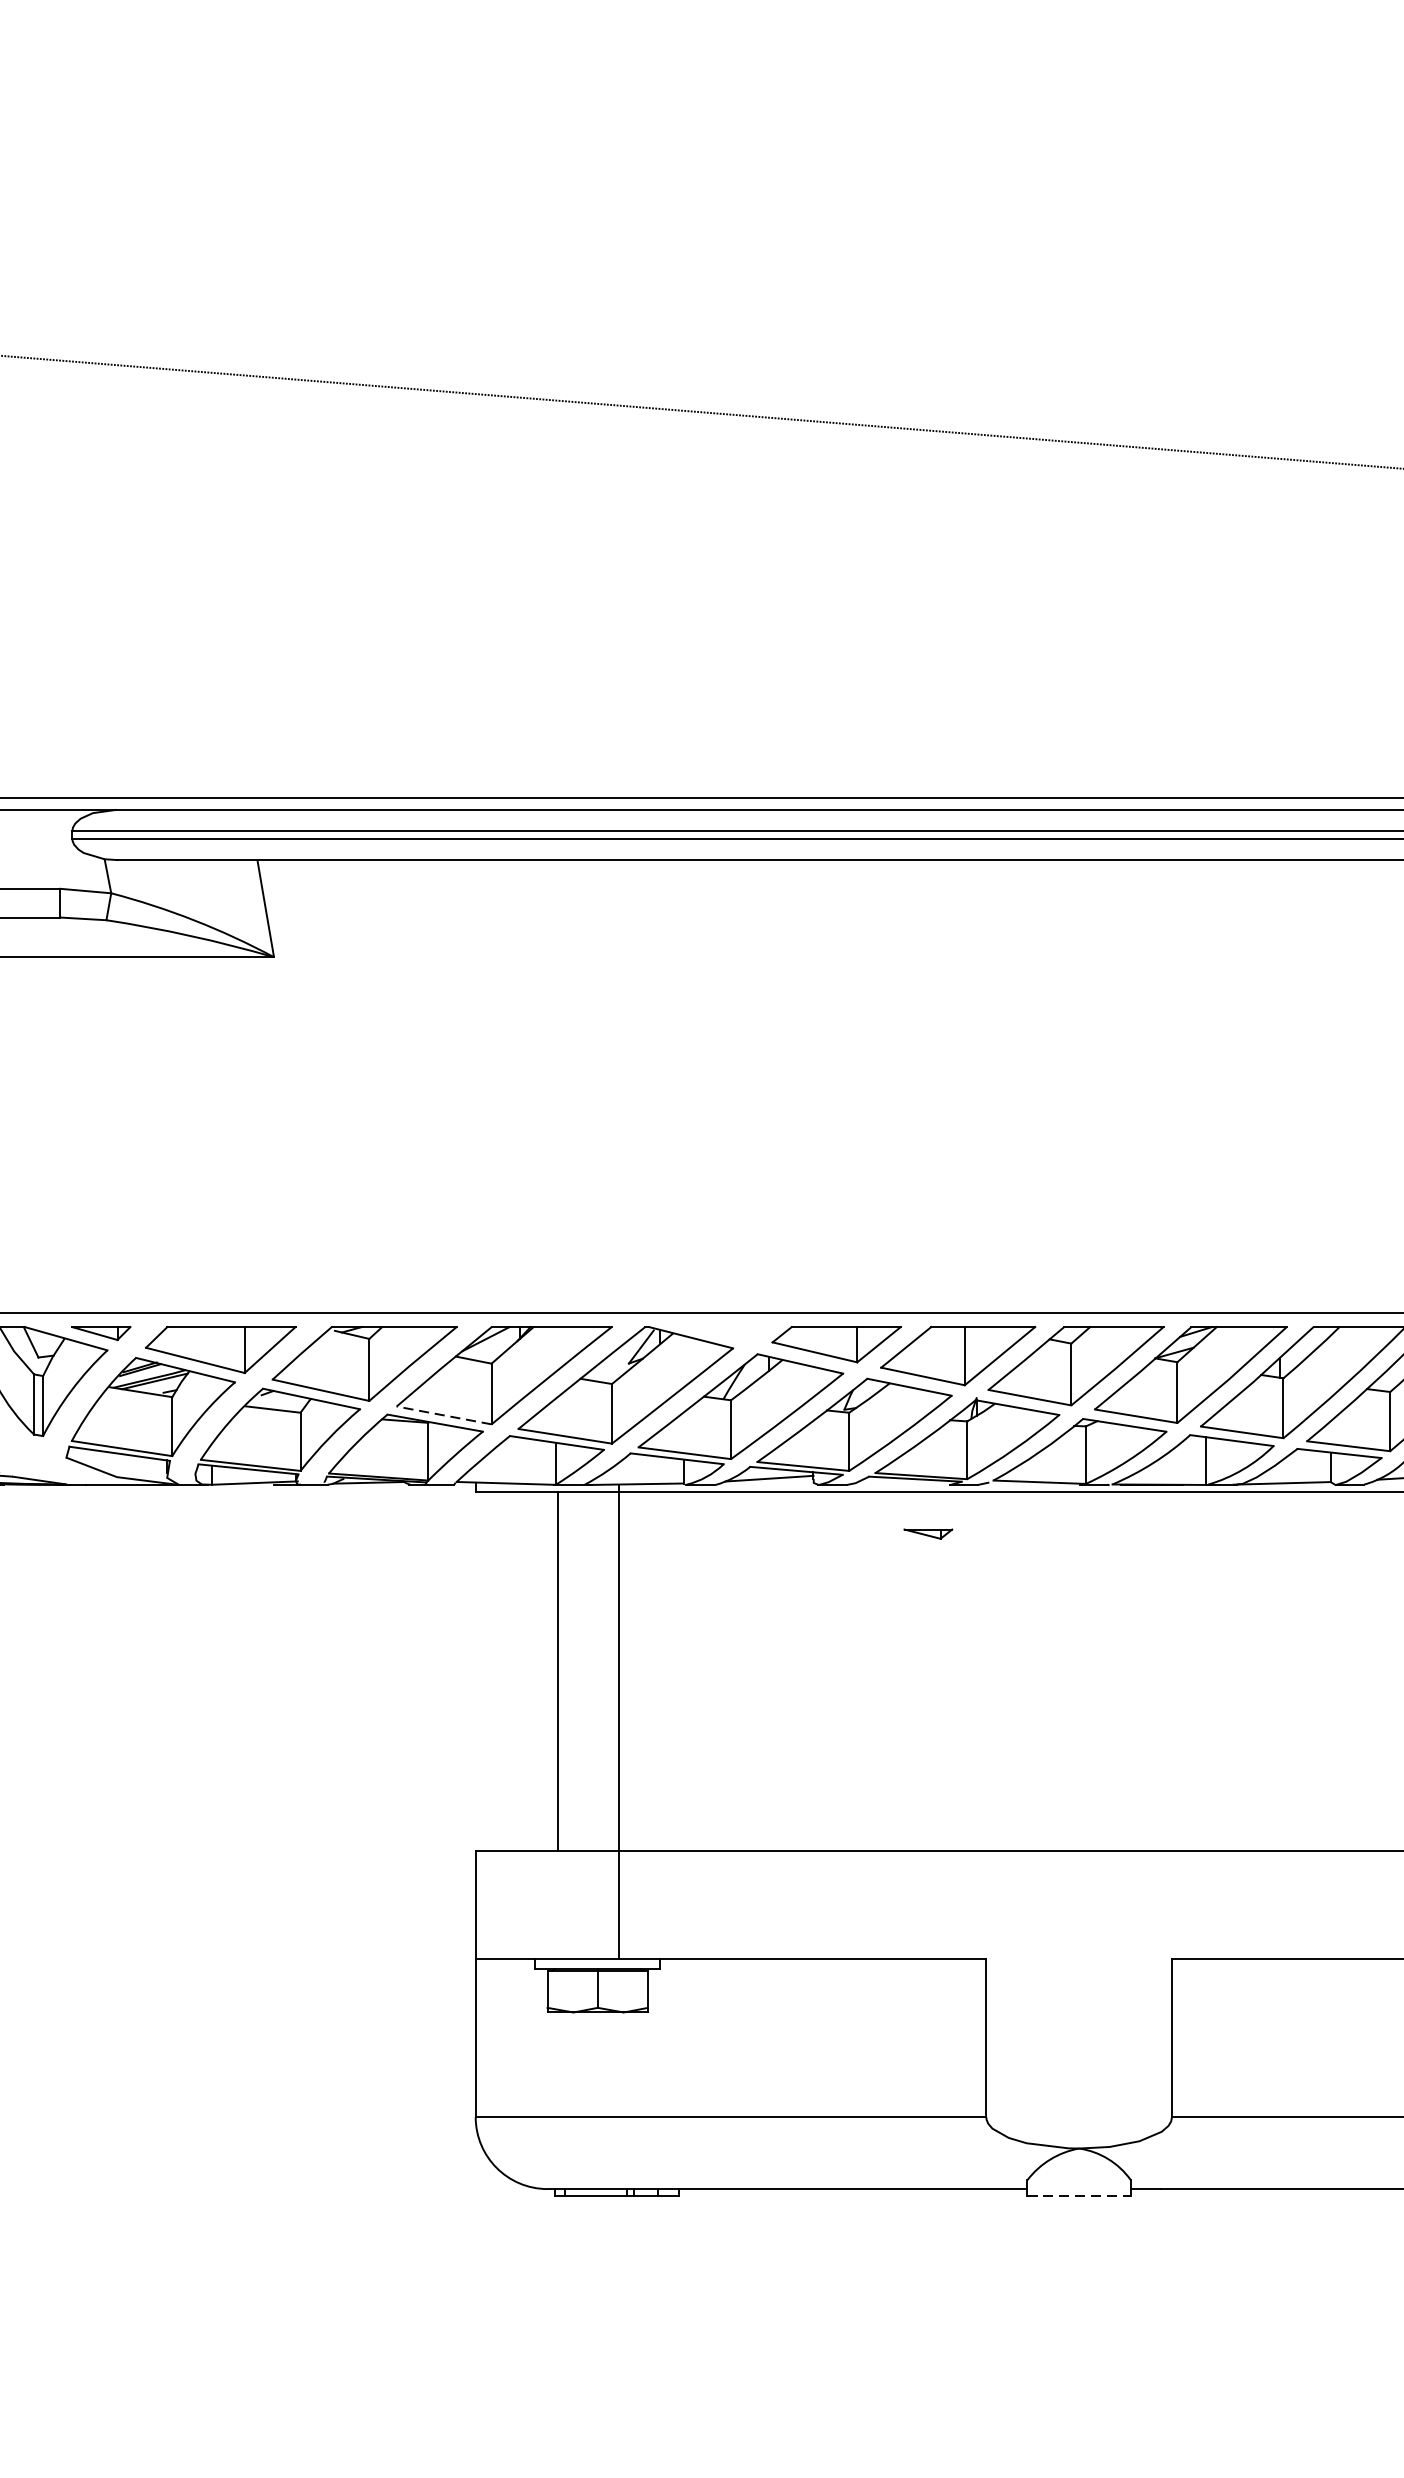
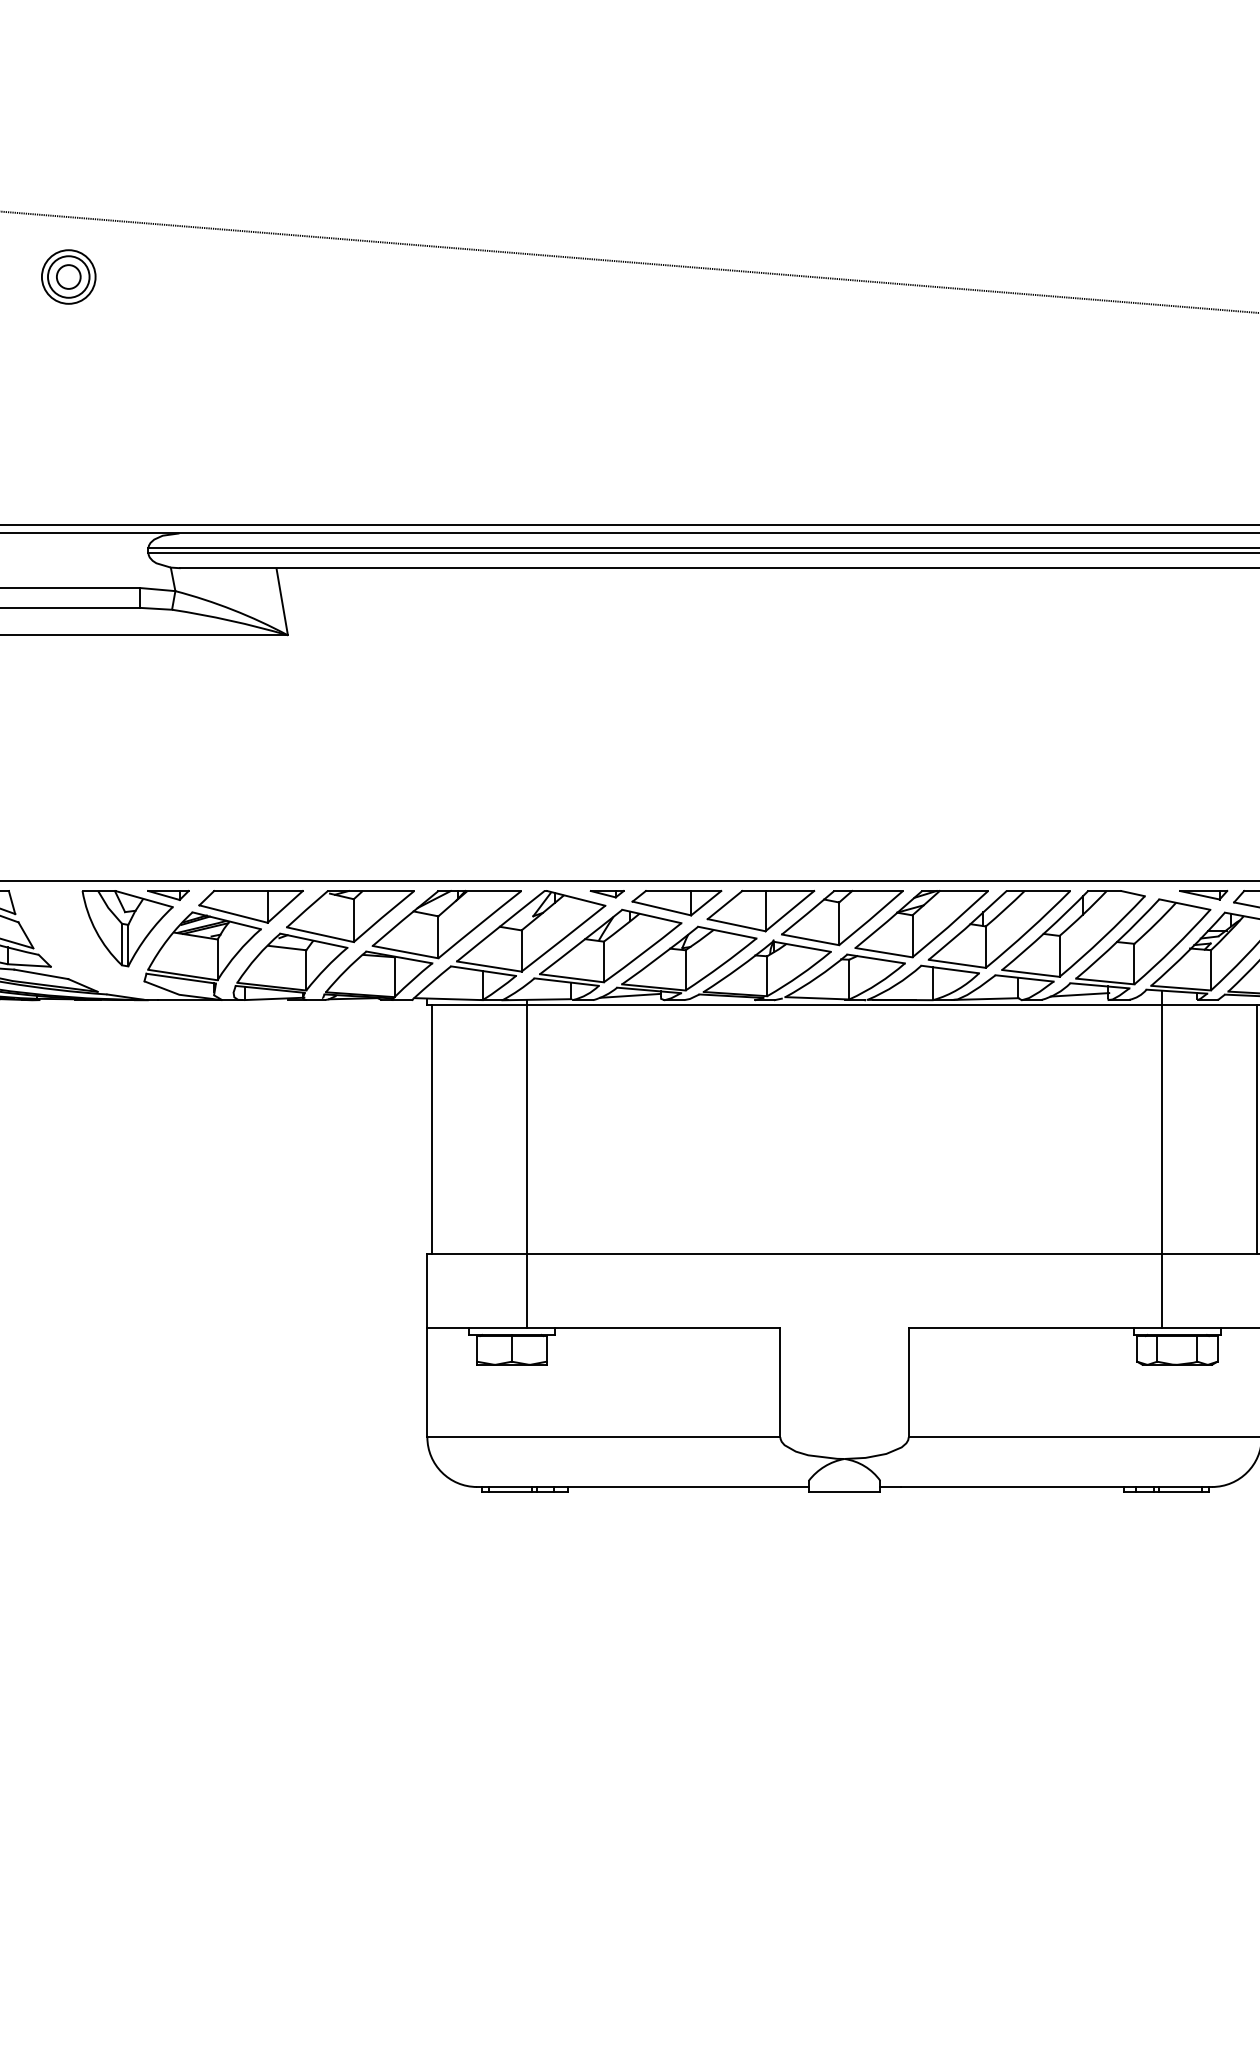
line: (444, 1415) -> (405, 952), dashed -> solid
part: (927, 1534) -> (606, 894), moved
line: (558, 1671) -> (432, 1129), moved
line: (1079, 2195) -> (844, 1491), dashed -> solid

